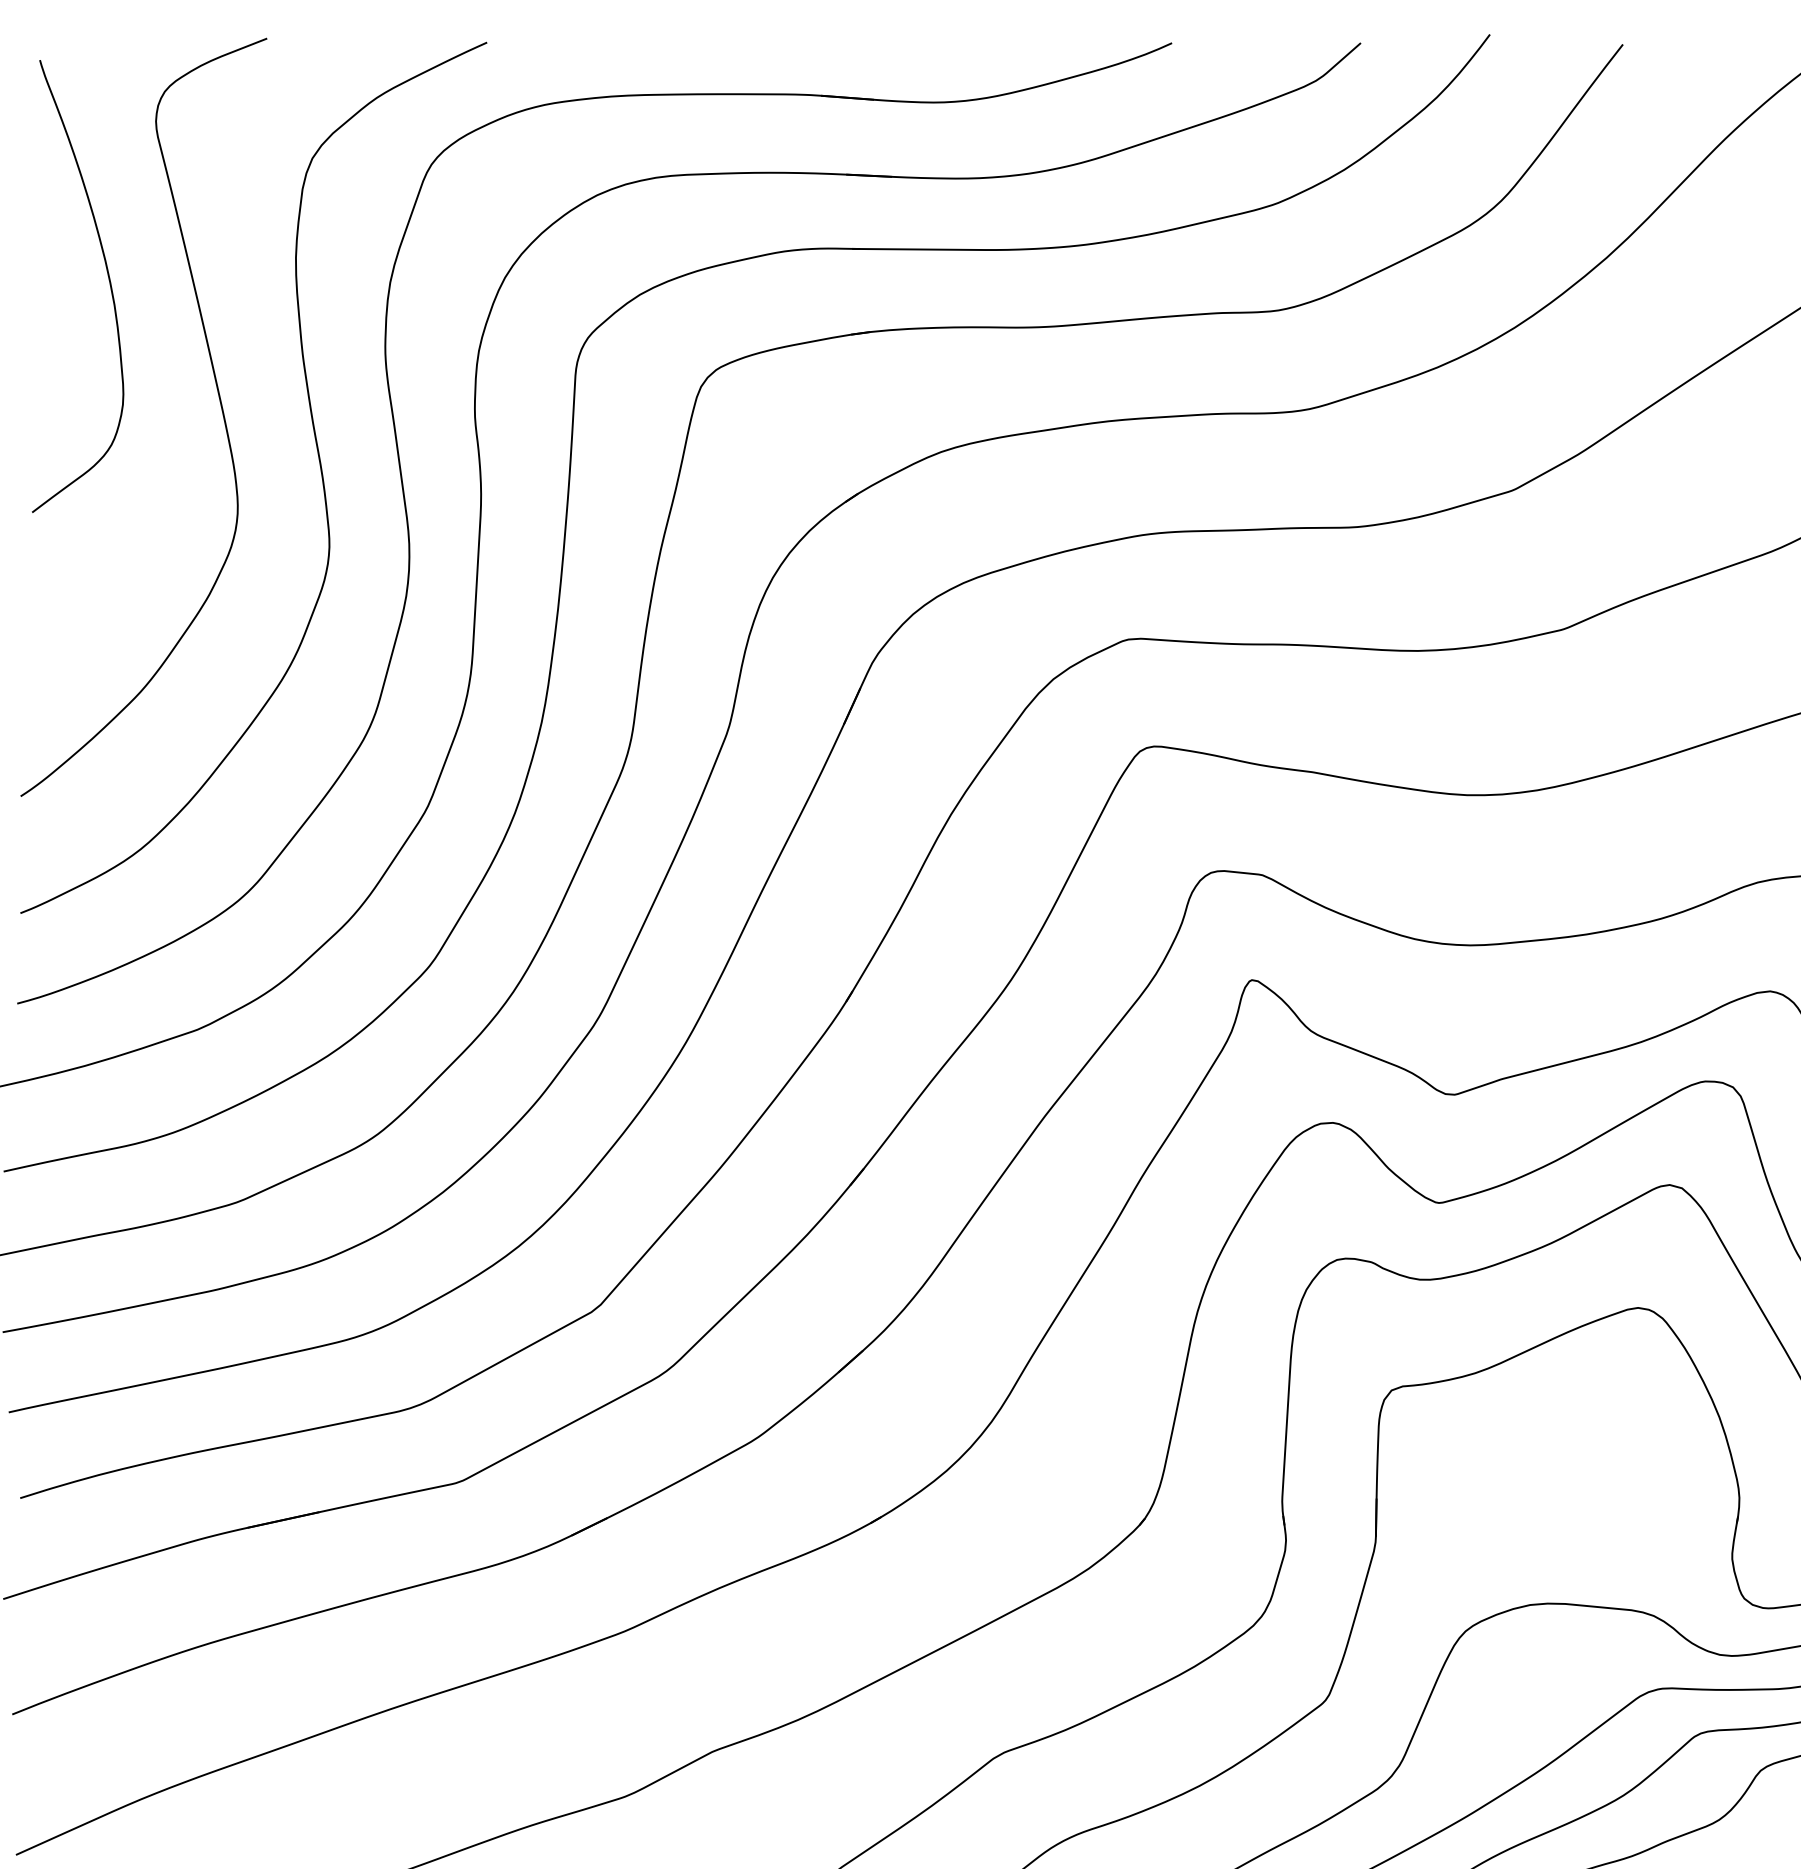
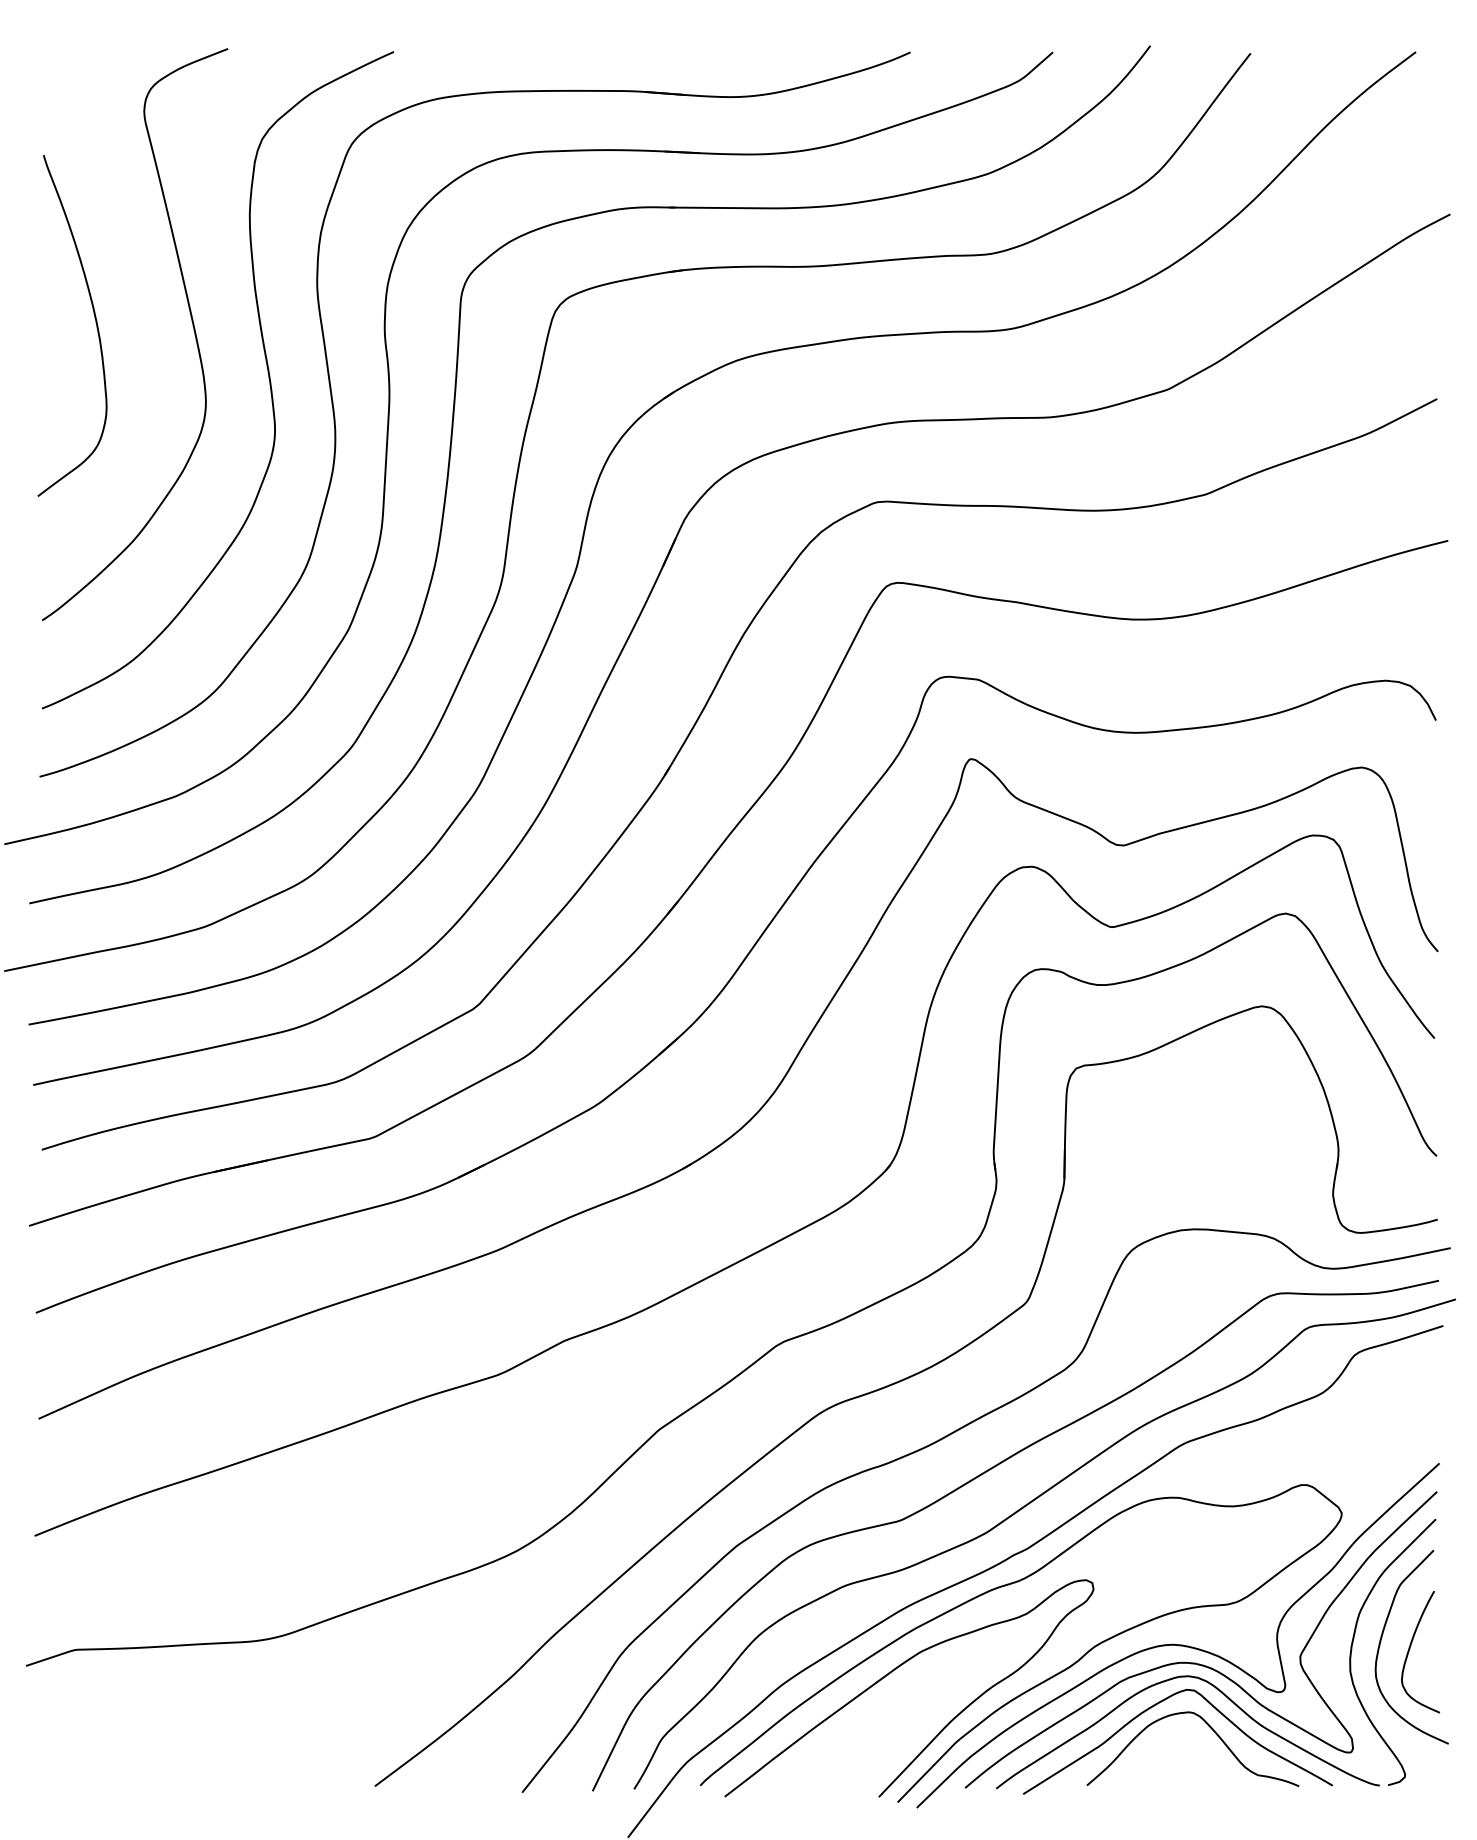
curve: (107, 276) -> (94, 318), moved

